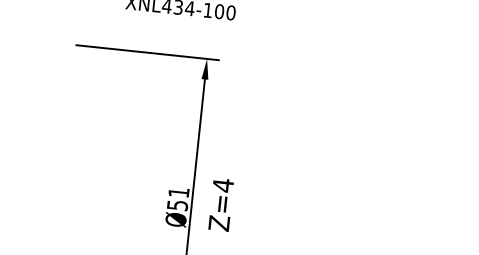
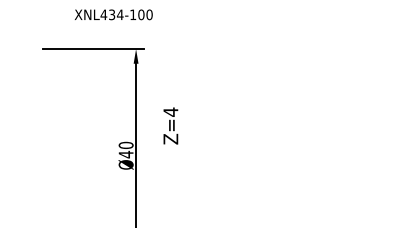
text: (177, 198) -> (125, 149), Ø51 -> Ø40
text: (220, 204) -> (170, 125), moved

